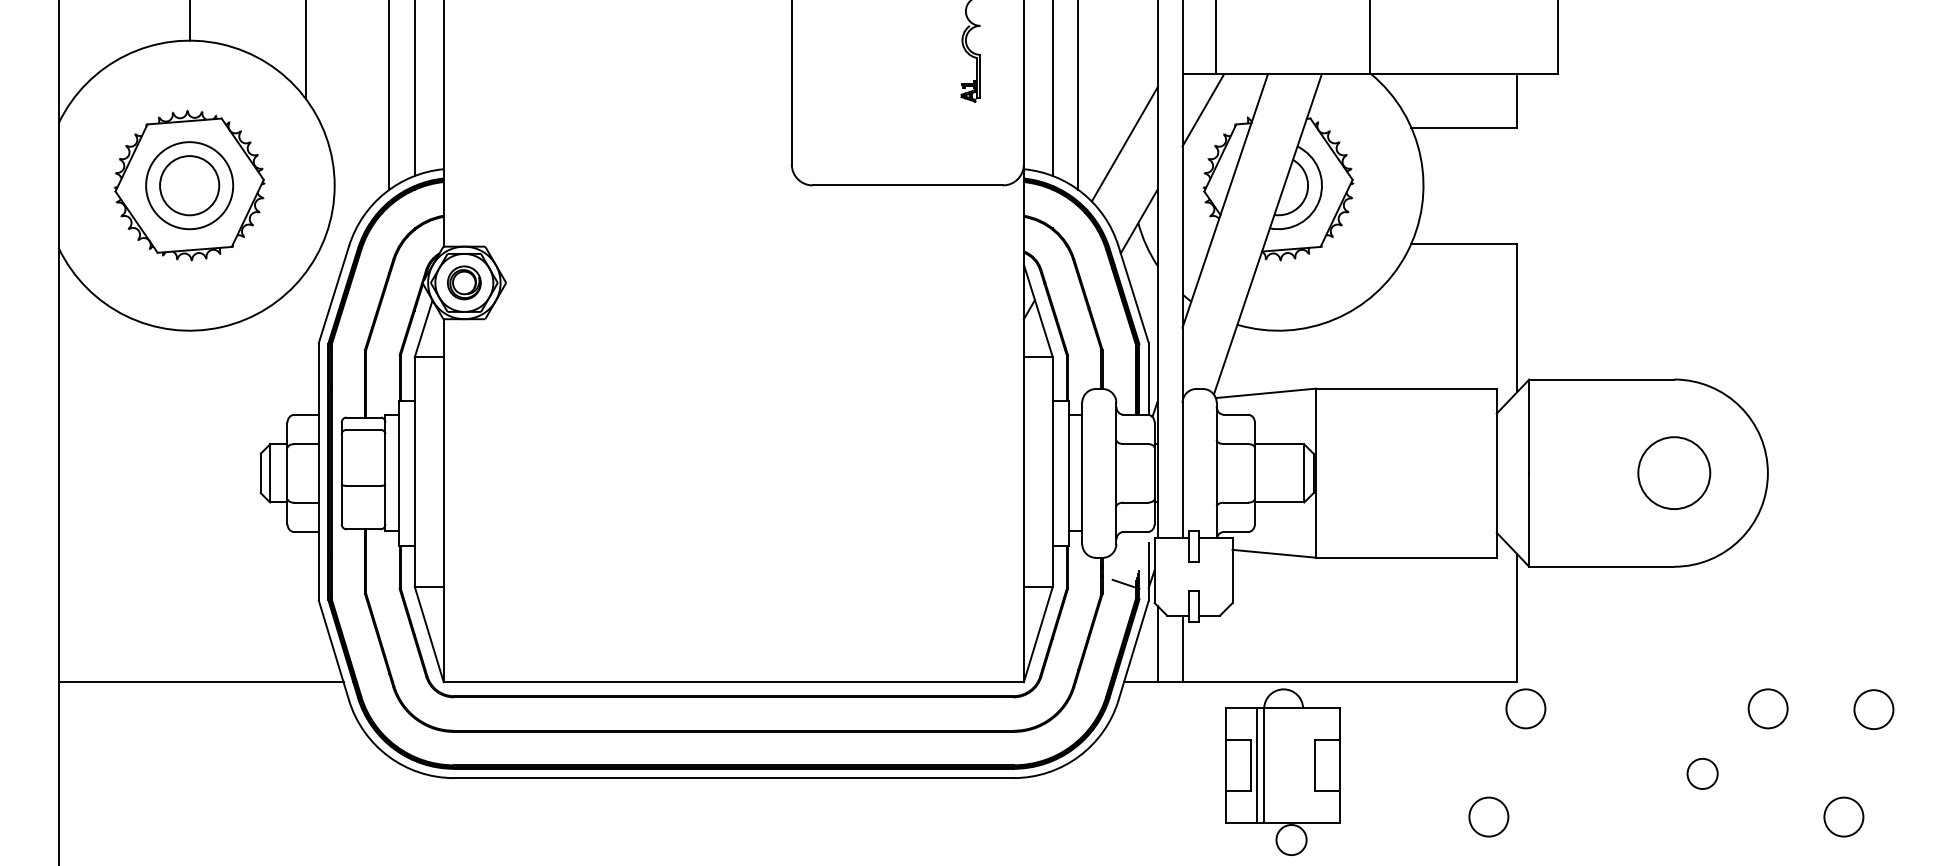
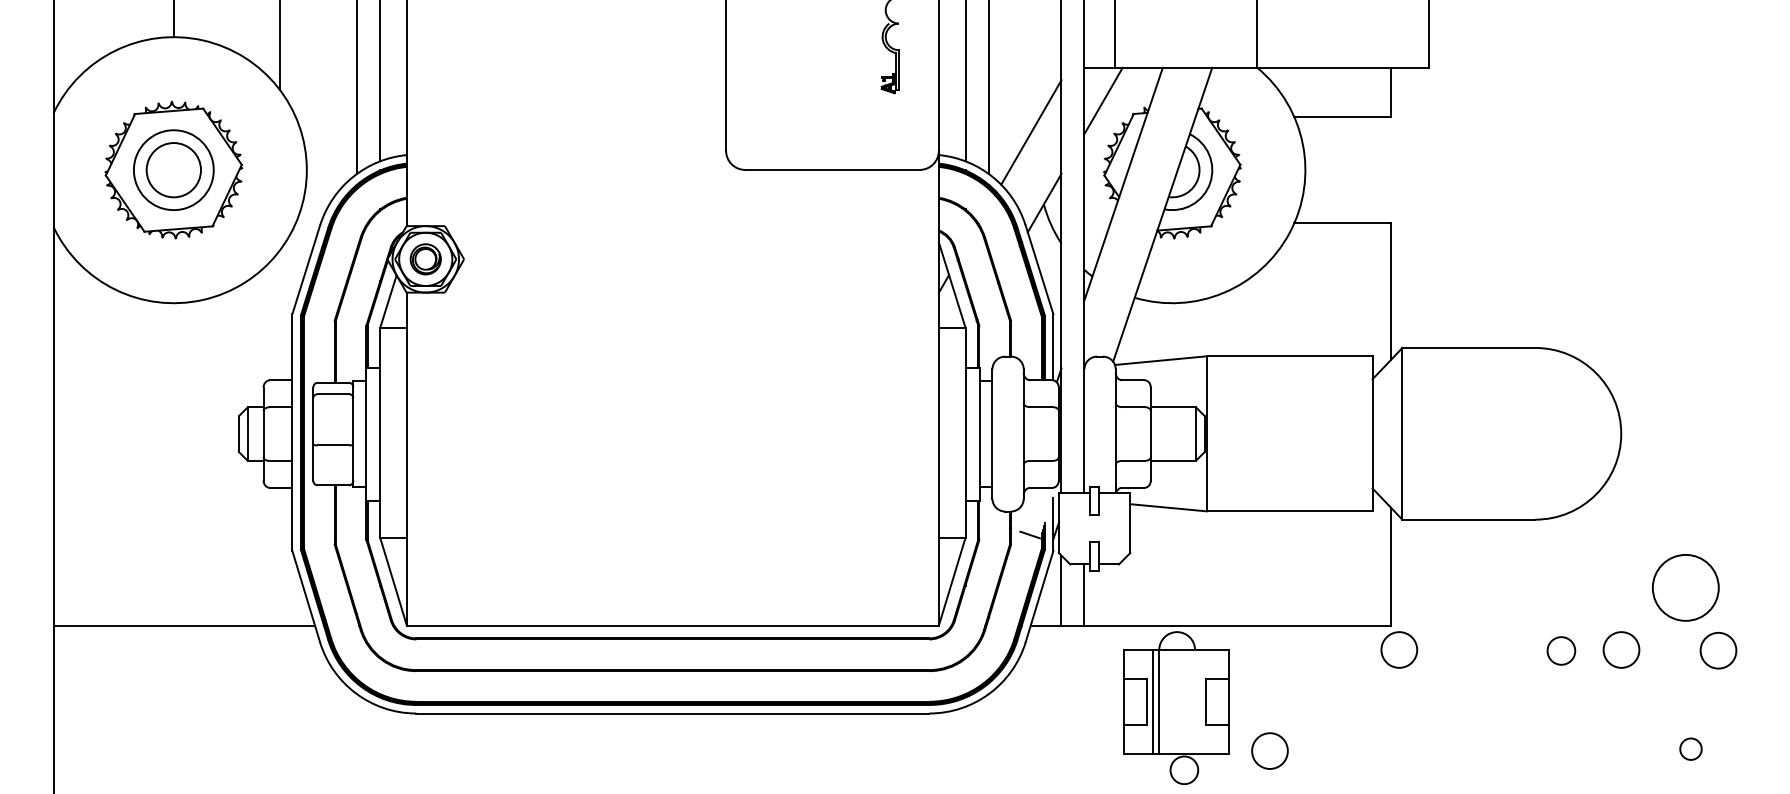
circle: (1674, 472) -> (1685, 587), moved
circle: (1702, 773) -> (1561, 650), moved
circle: (1488, 816) -> (1269, 750), moved
circle: (1843, 816) -> (1690, 748), size x0.6

